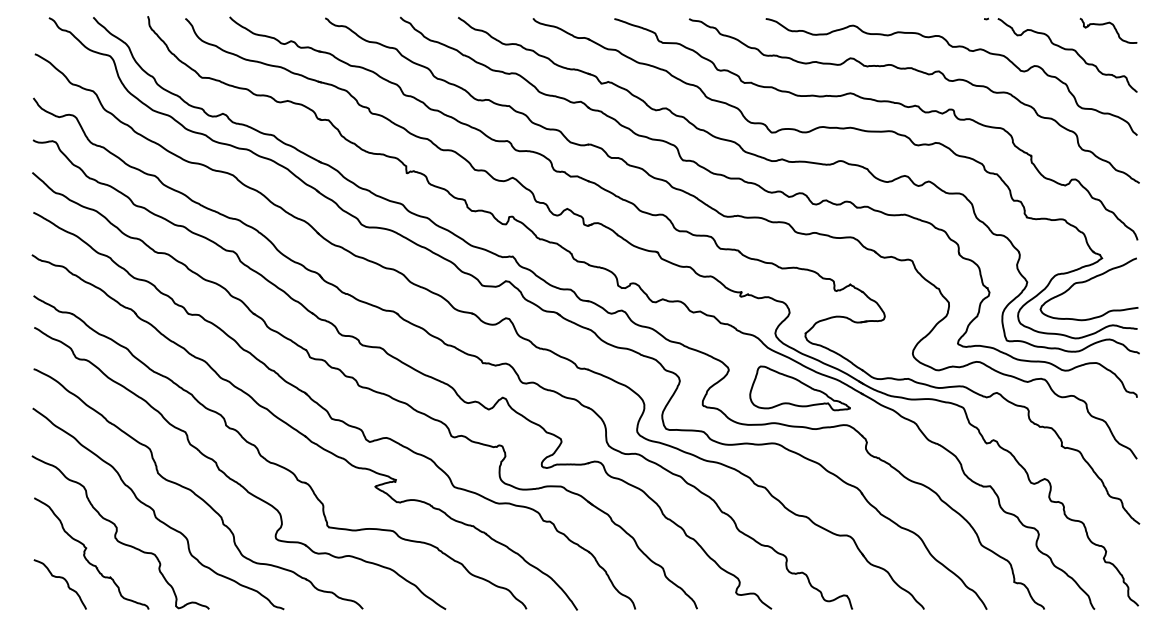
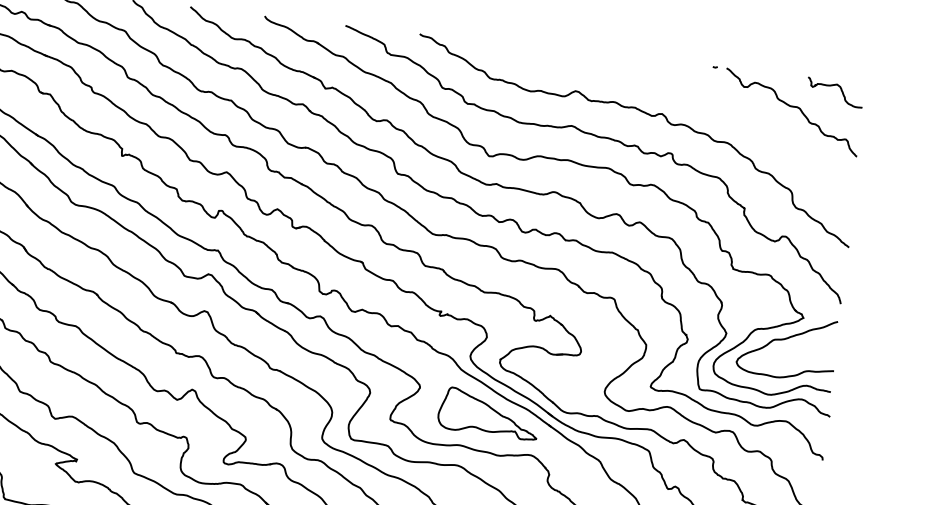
curve: (951, 47) -> (677, 91), removed

